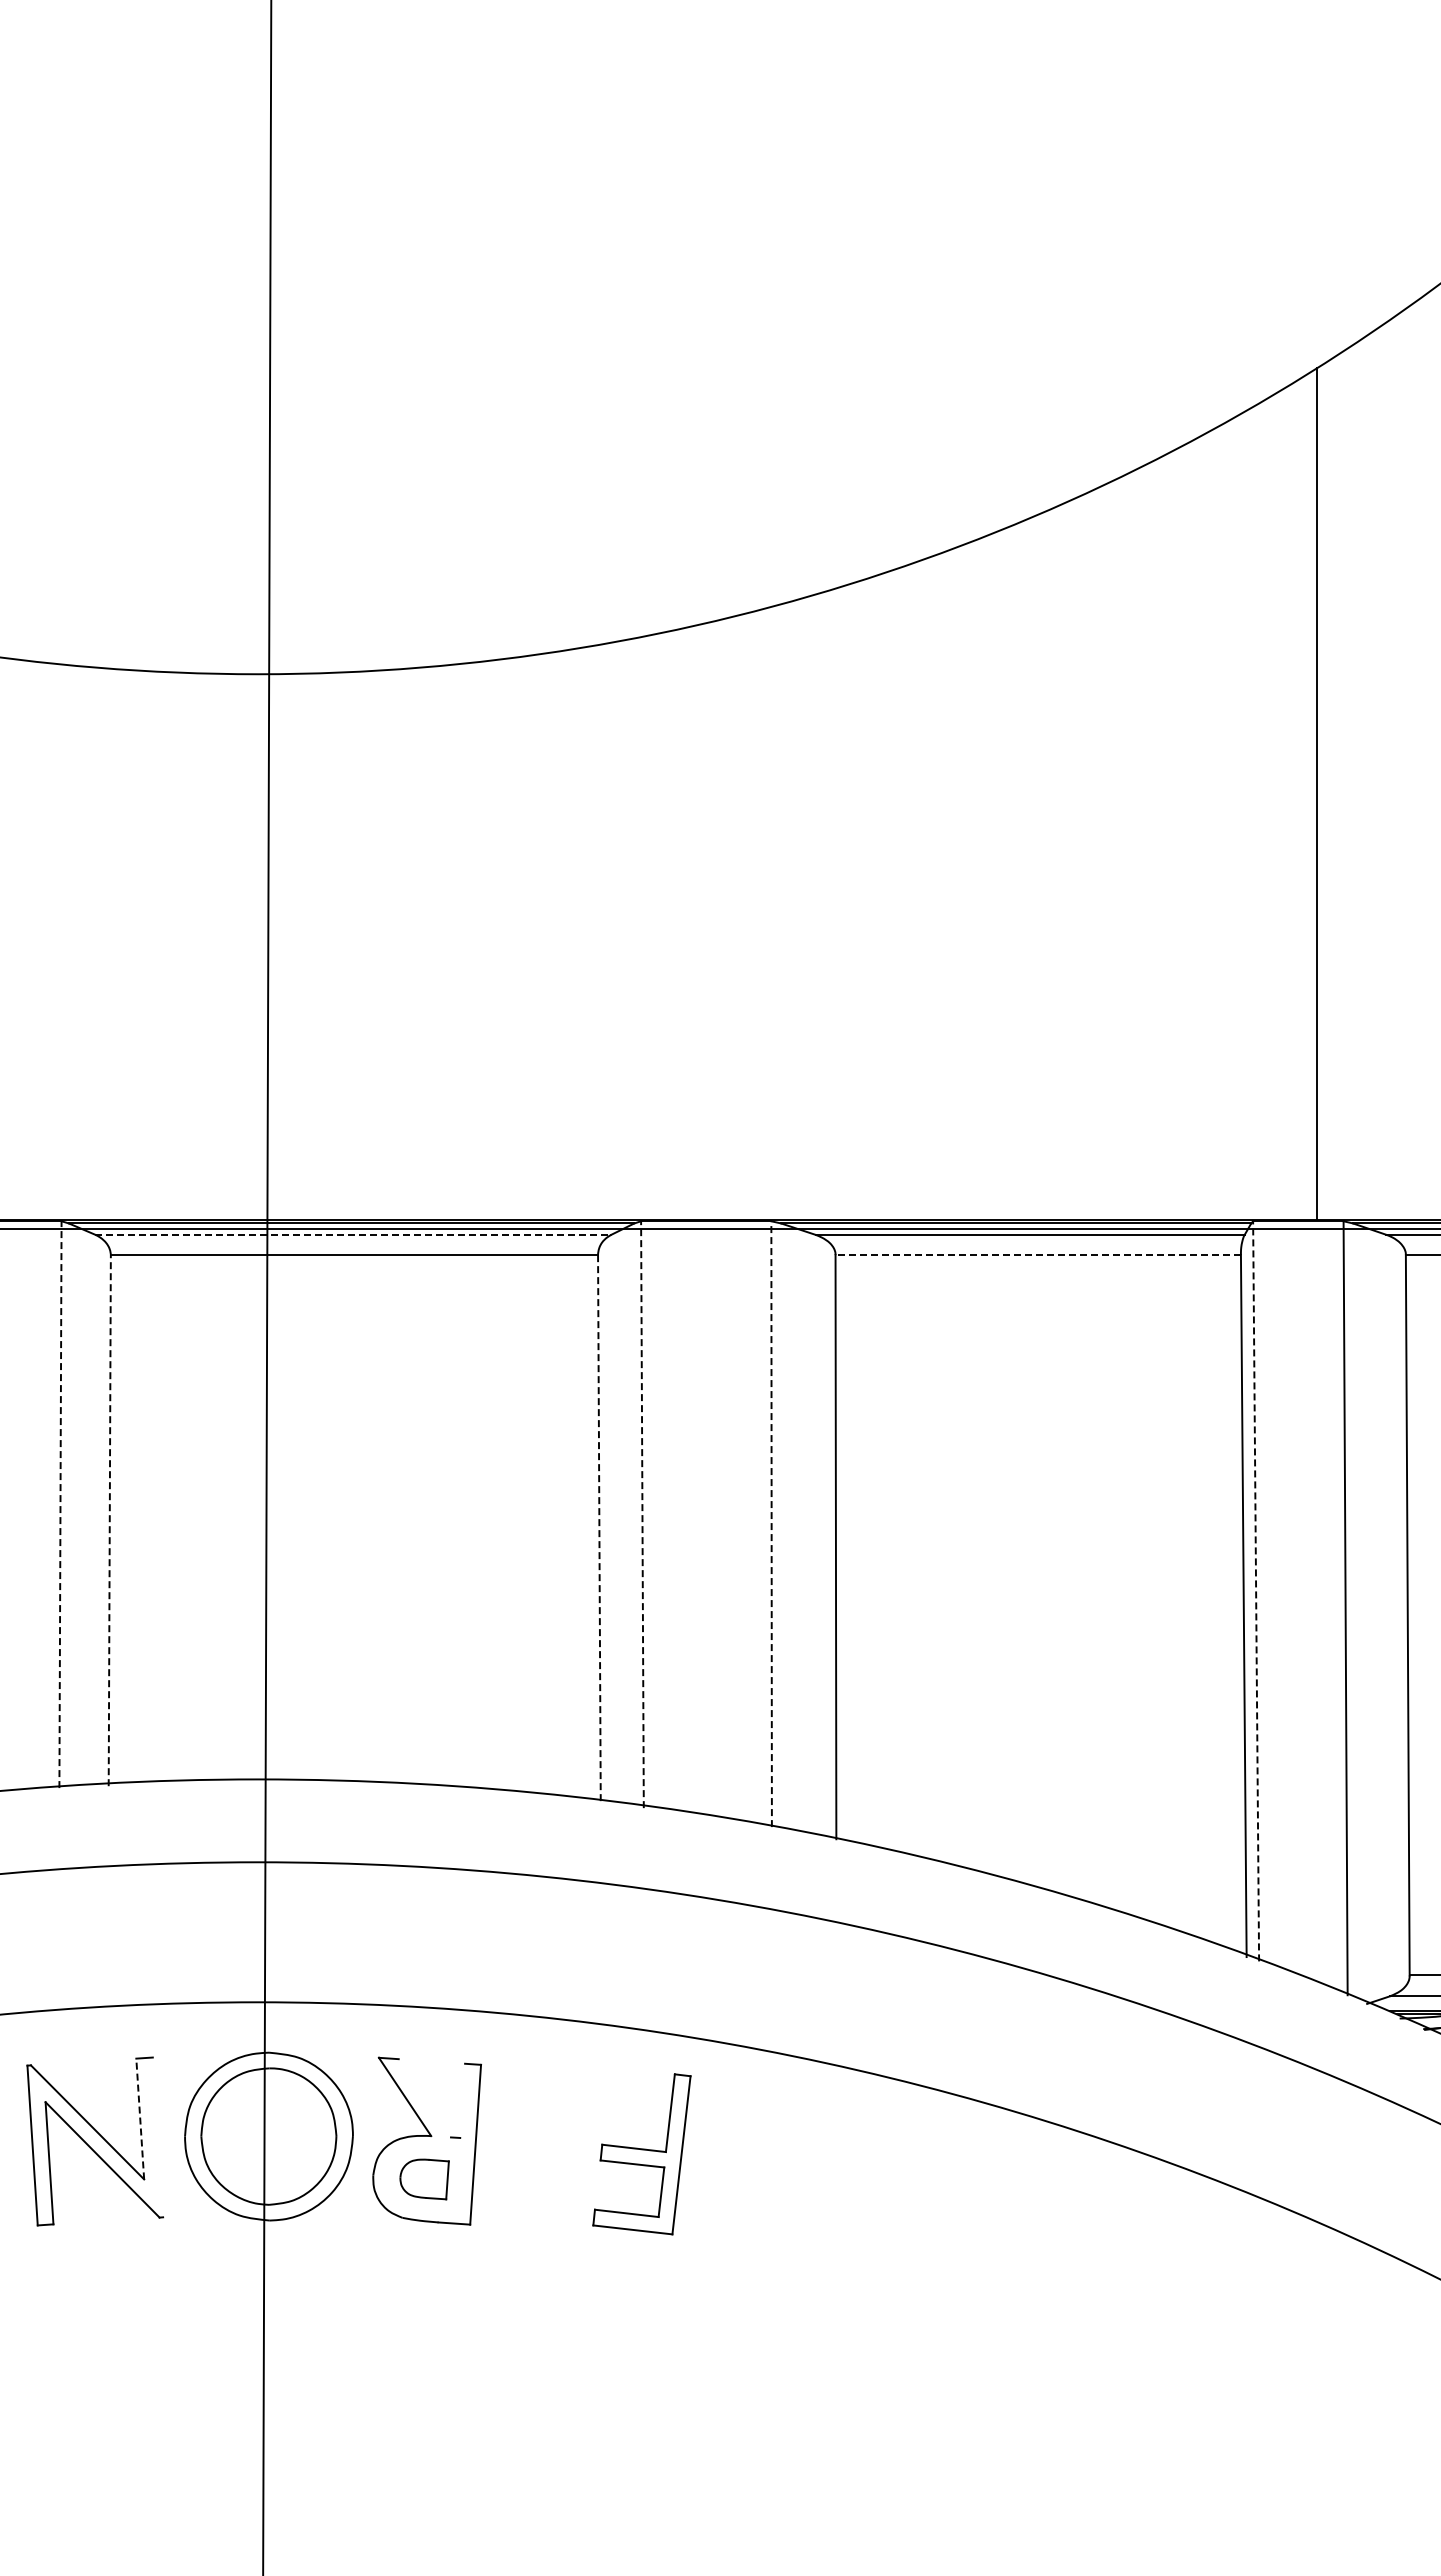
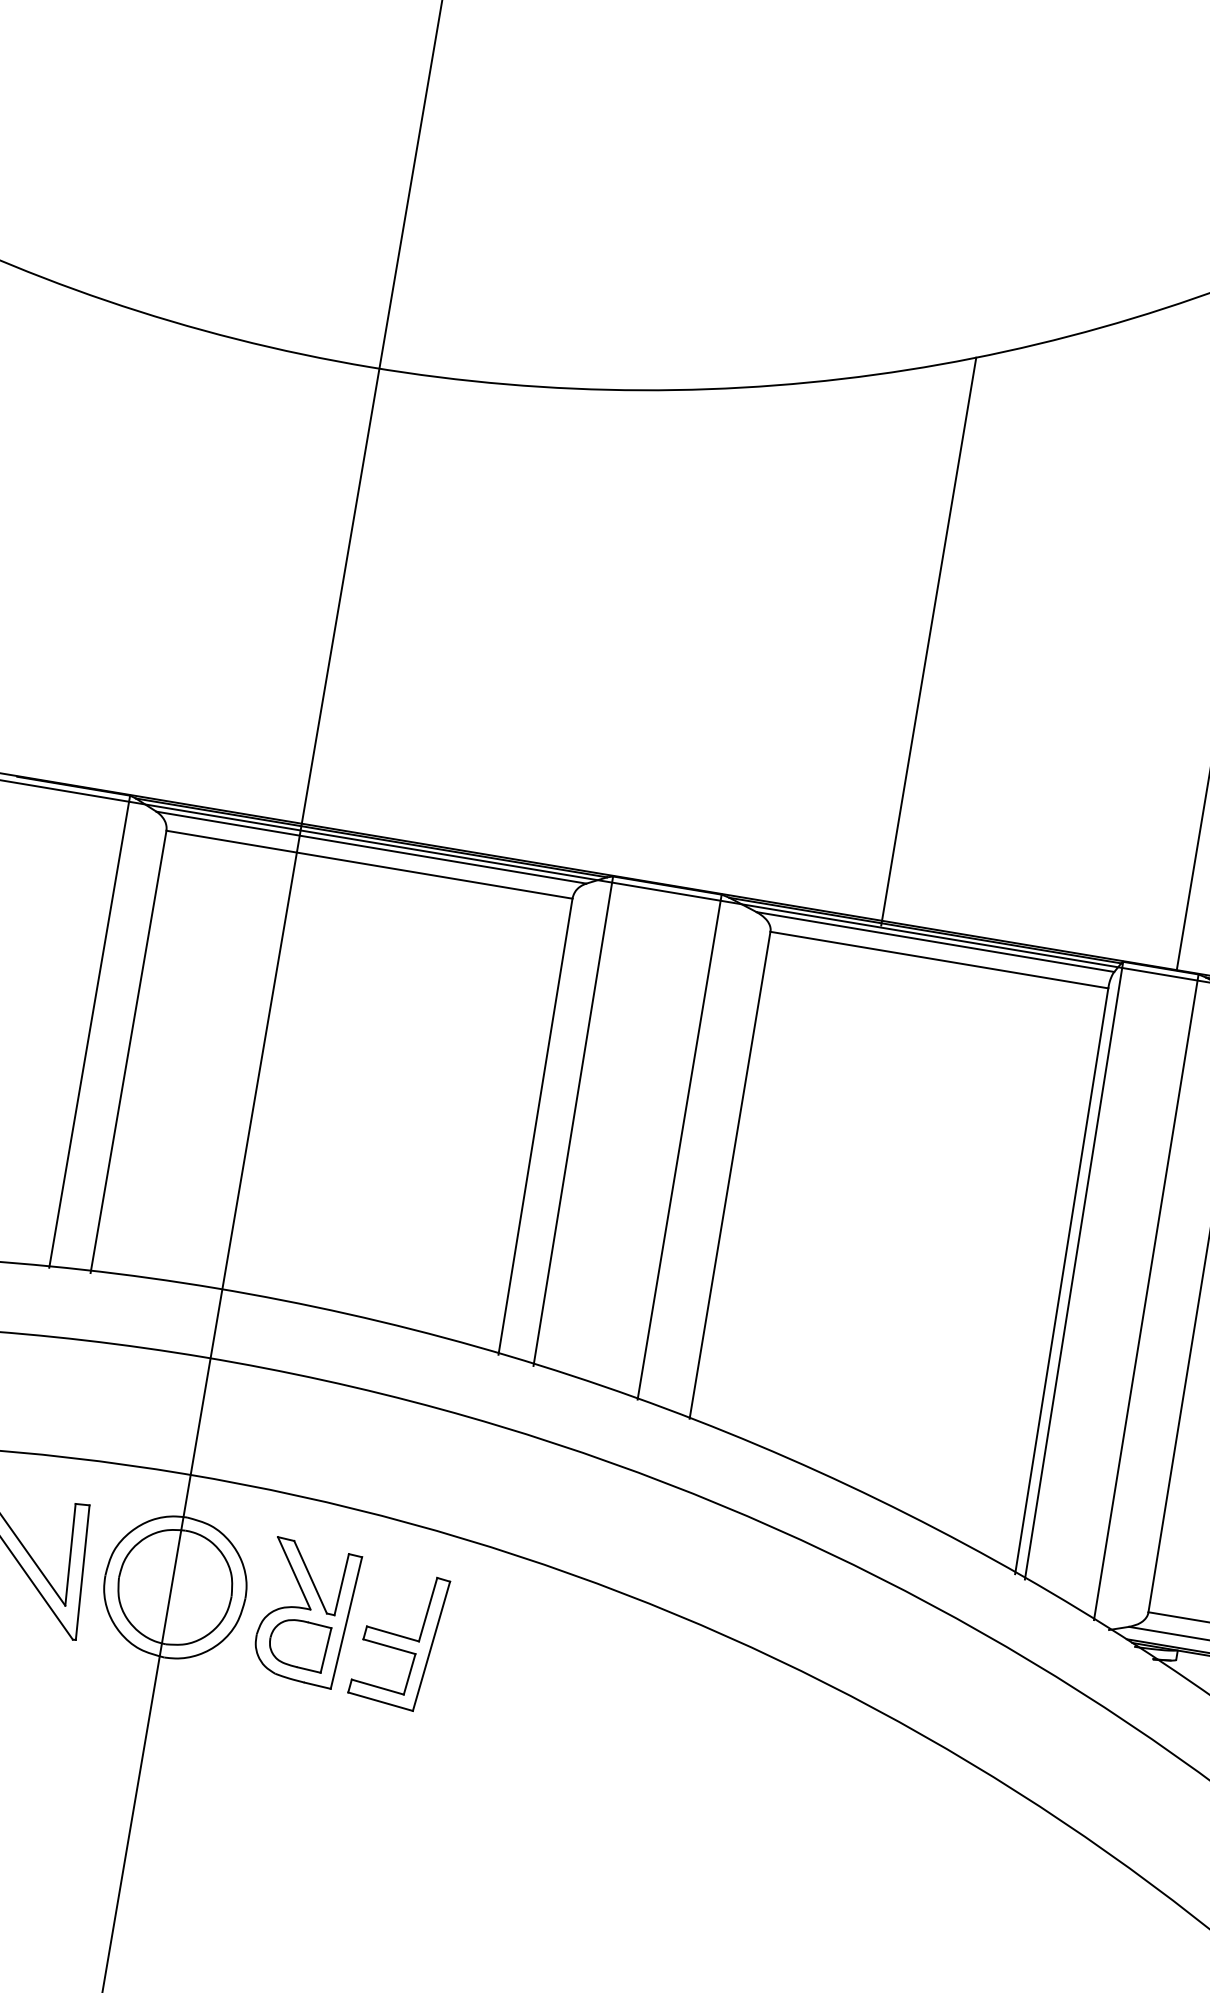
line: (963, 885) -> (928, 641), added
line: (353, 1234) -> (371, 847), dashed -> solid
line: (1038, 1255) -> (939, 960), dashed -> solid
line: (60, 1504) -> (89, 1031), dashed -> solid
line: (642, 1514) -> (573, 1121), dashed -> solid
line: (109, 1520) -> (128, 1051), dashed -> solid
line: (771, 1524) -> (679, 1147), dashed -> solid
line: (599, 1529) -> (535, 1127), dashed -> solid
line: (1256, 1590) -> (1074, 1270), dashed -> solid
line: (424, 2098) -> (310, 1577), added
line: (462, 2100) -> (341, 1584), added
line: (140, 2119) -> (70, 1555), dashed -> solid
line: (157, 2137) -> (82, 1572), added
part: (641, 2154) -> (398, 1640), moved
part: (424, 2179) -> (298, 1644), size x1.43

